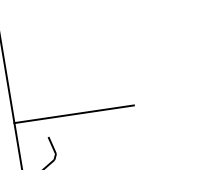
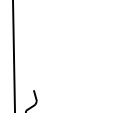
line: (74, 113) -> (51, 78), removed

